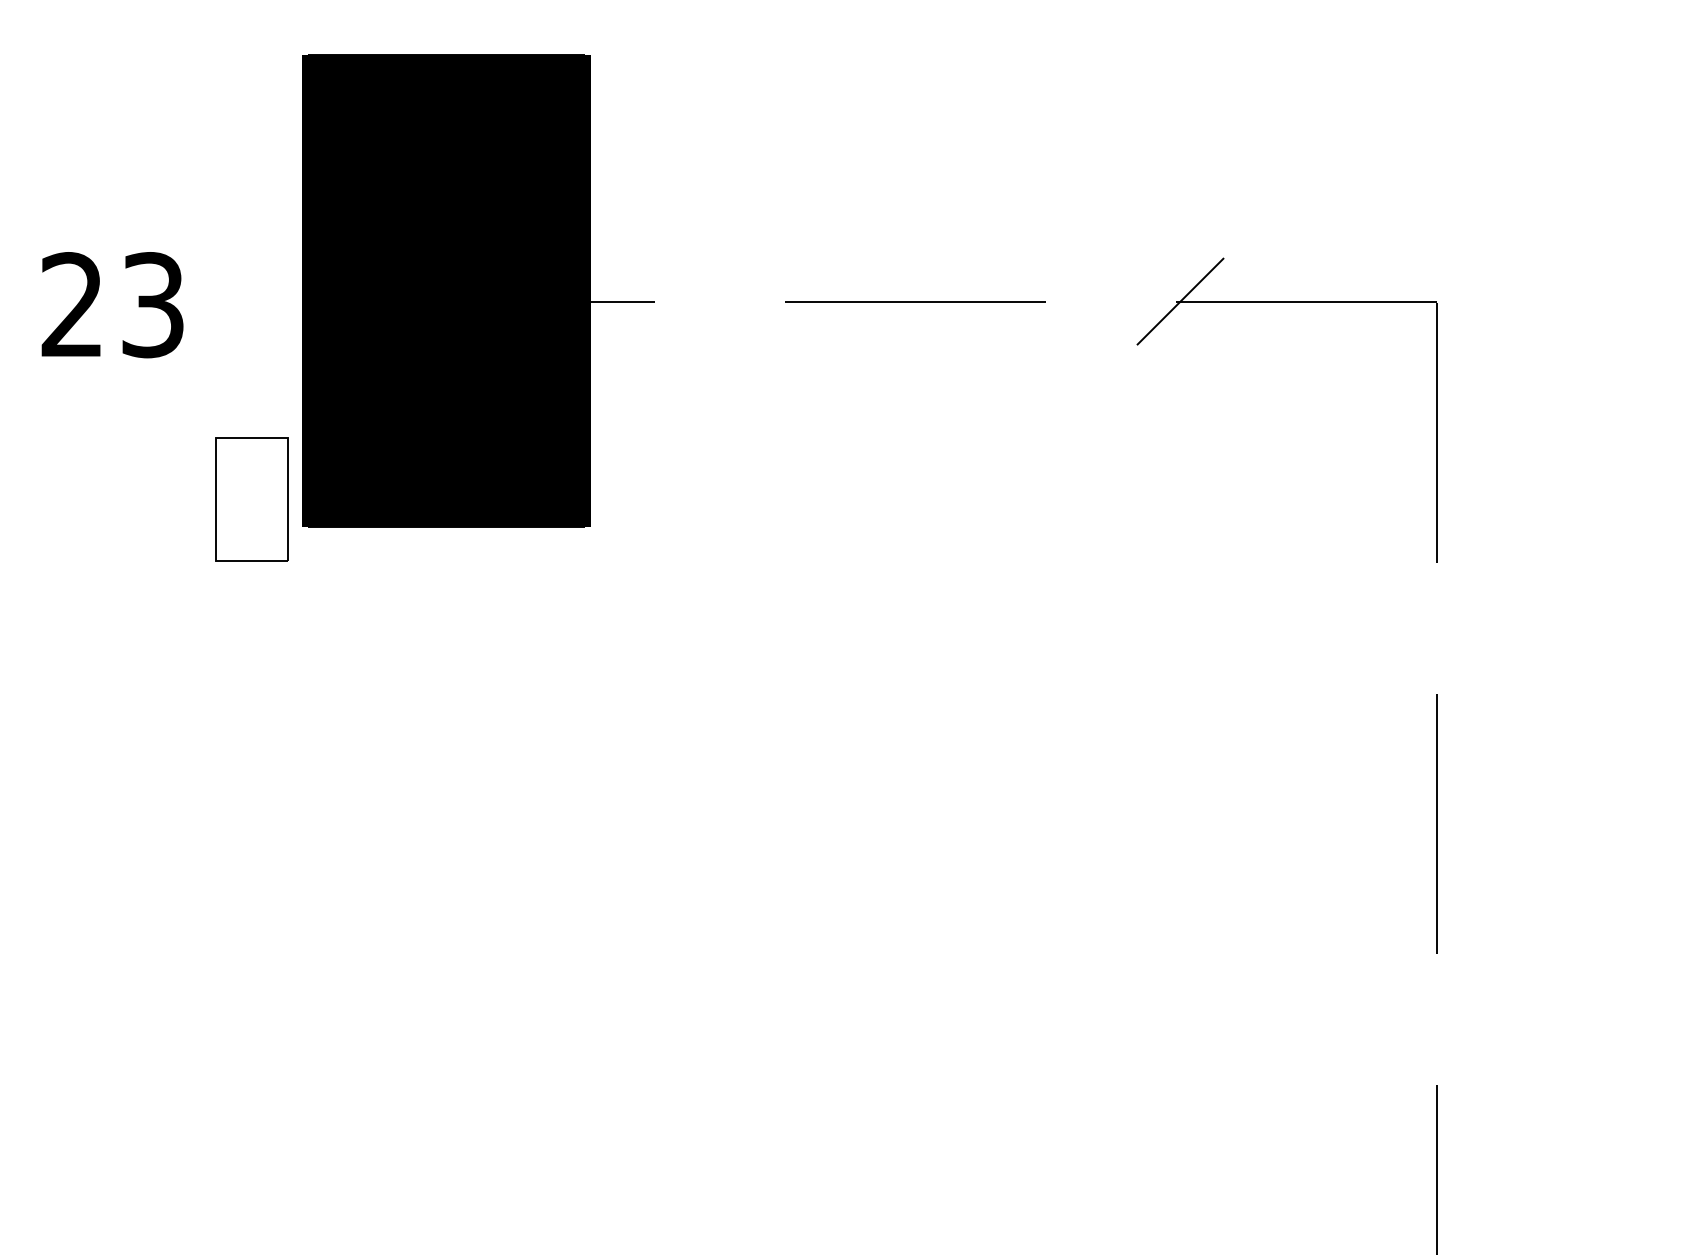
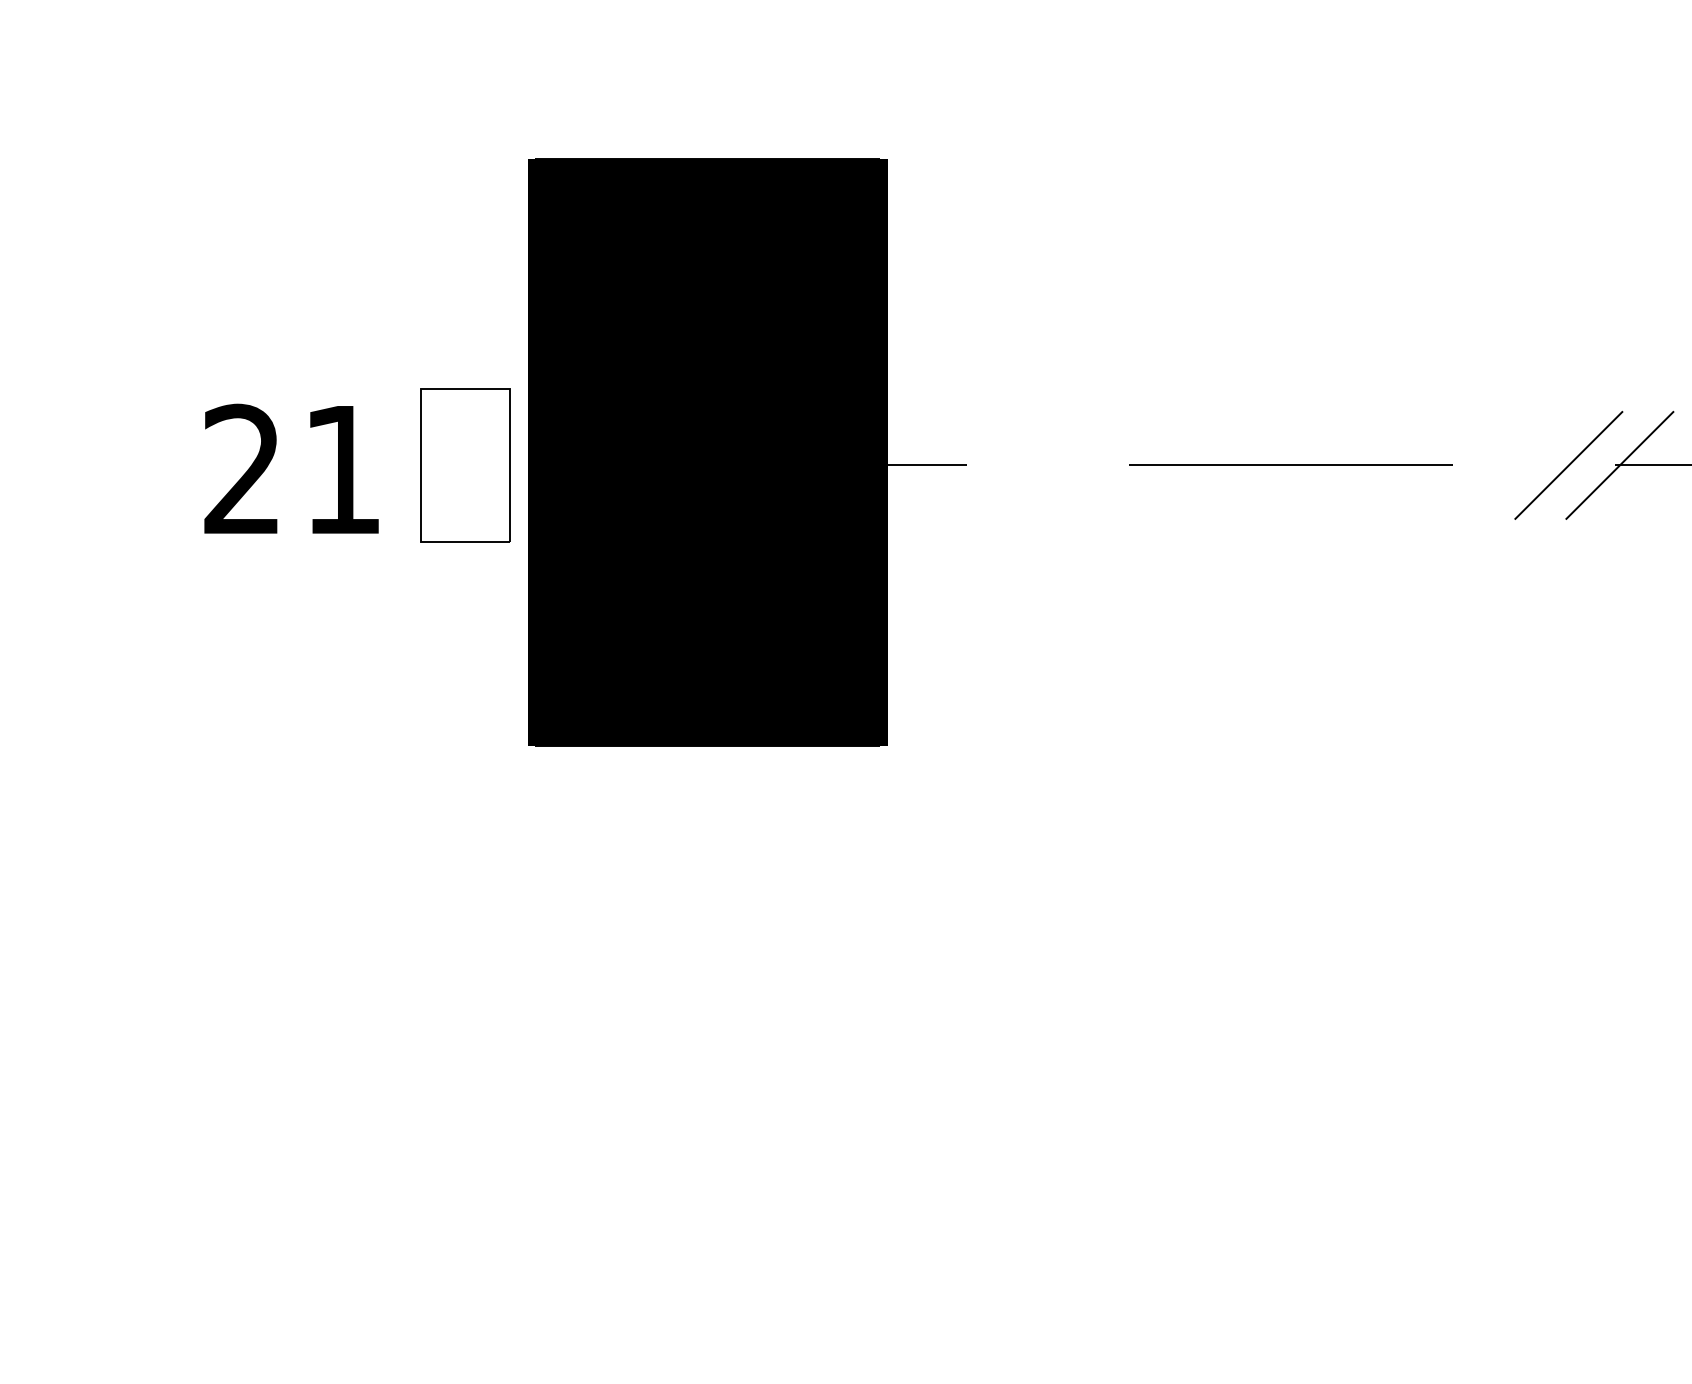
line: (1139, 301) -> (1568, 465), added
text: (152, 305) -> (342, 470), 23 -> 21
part: (251, 499) -> (465, 465), moved

